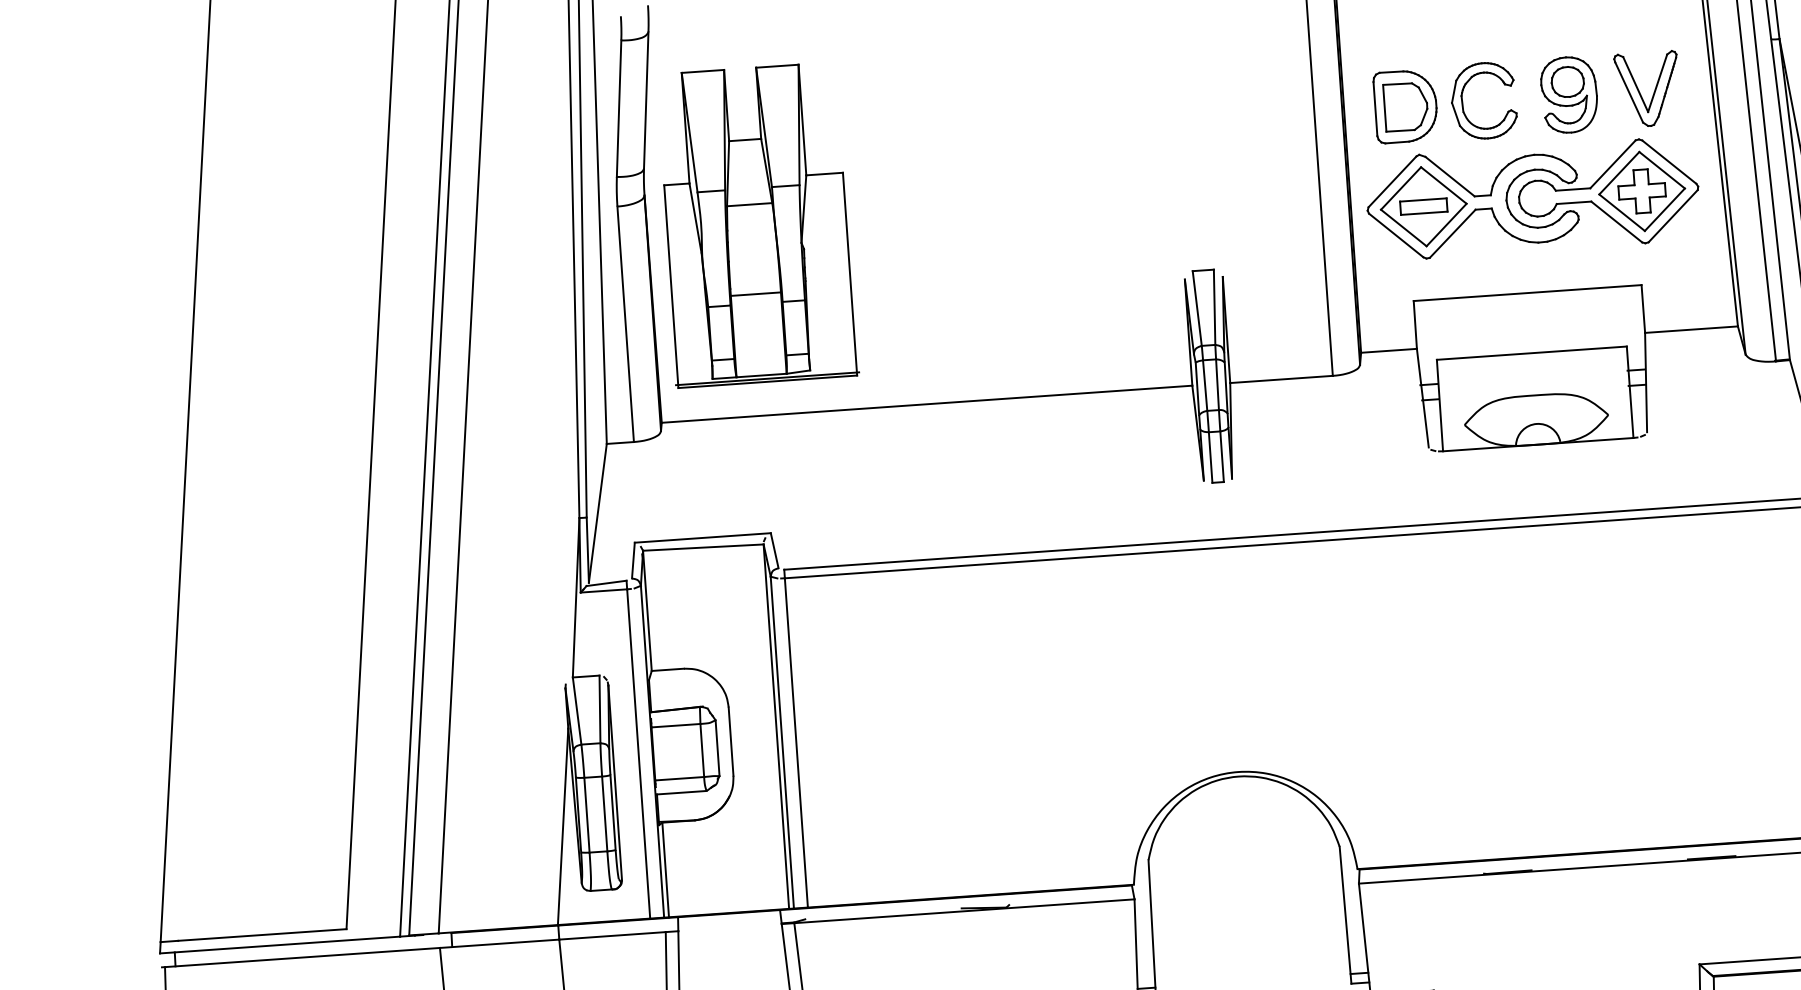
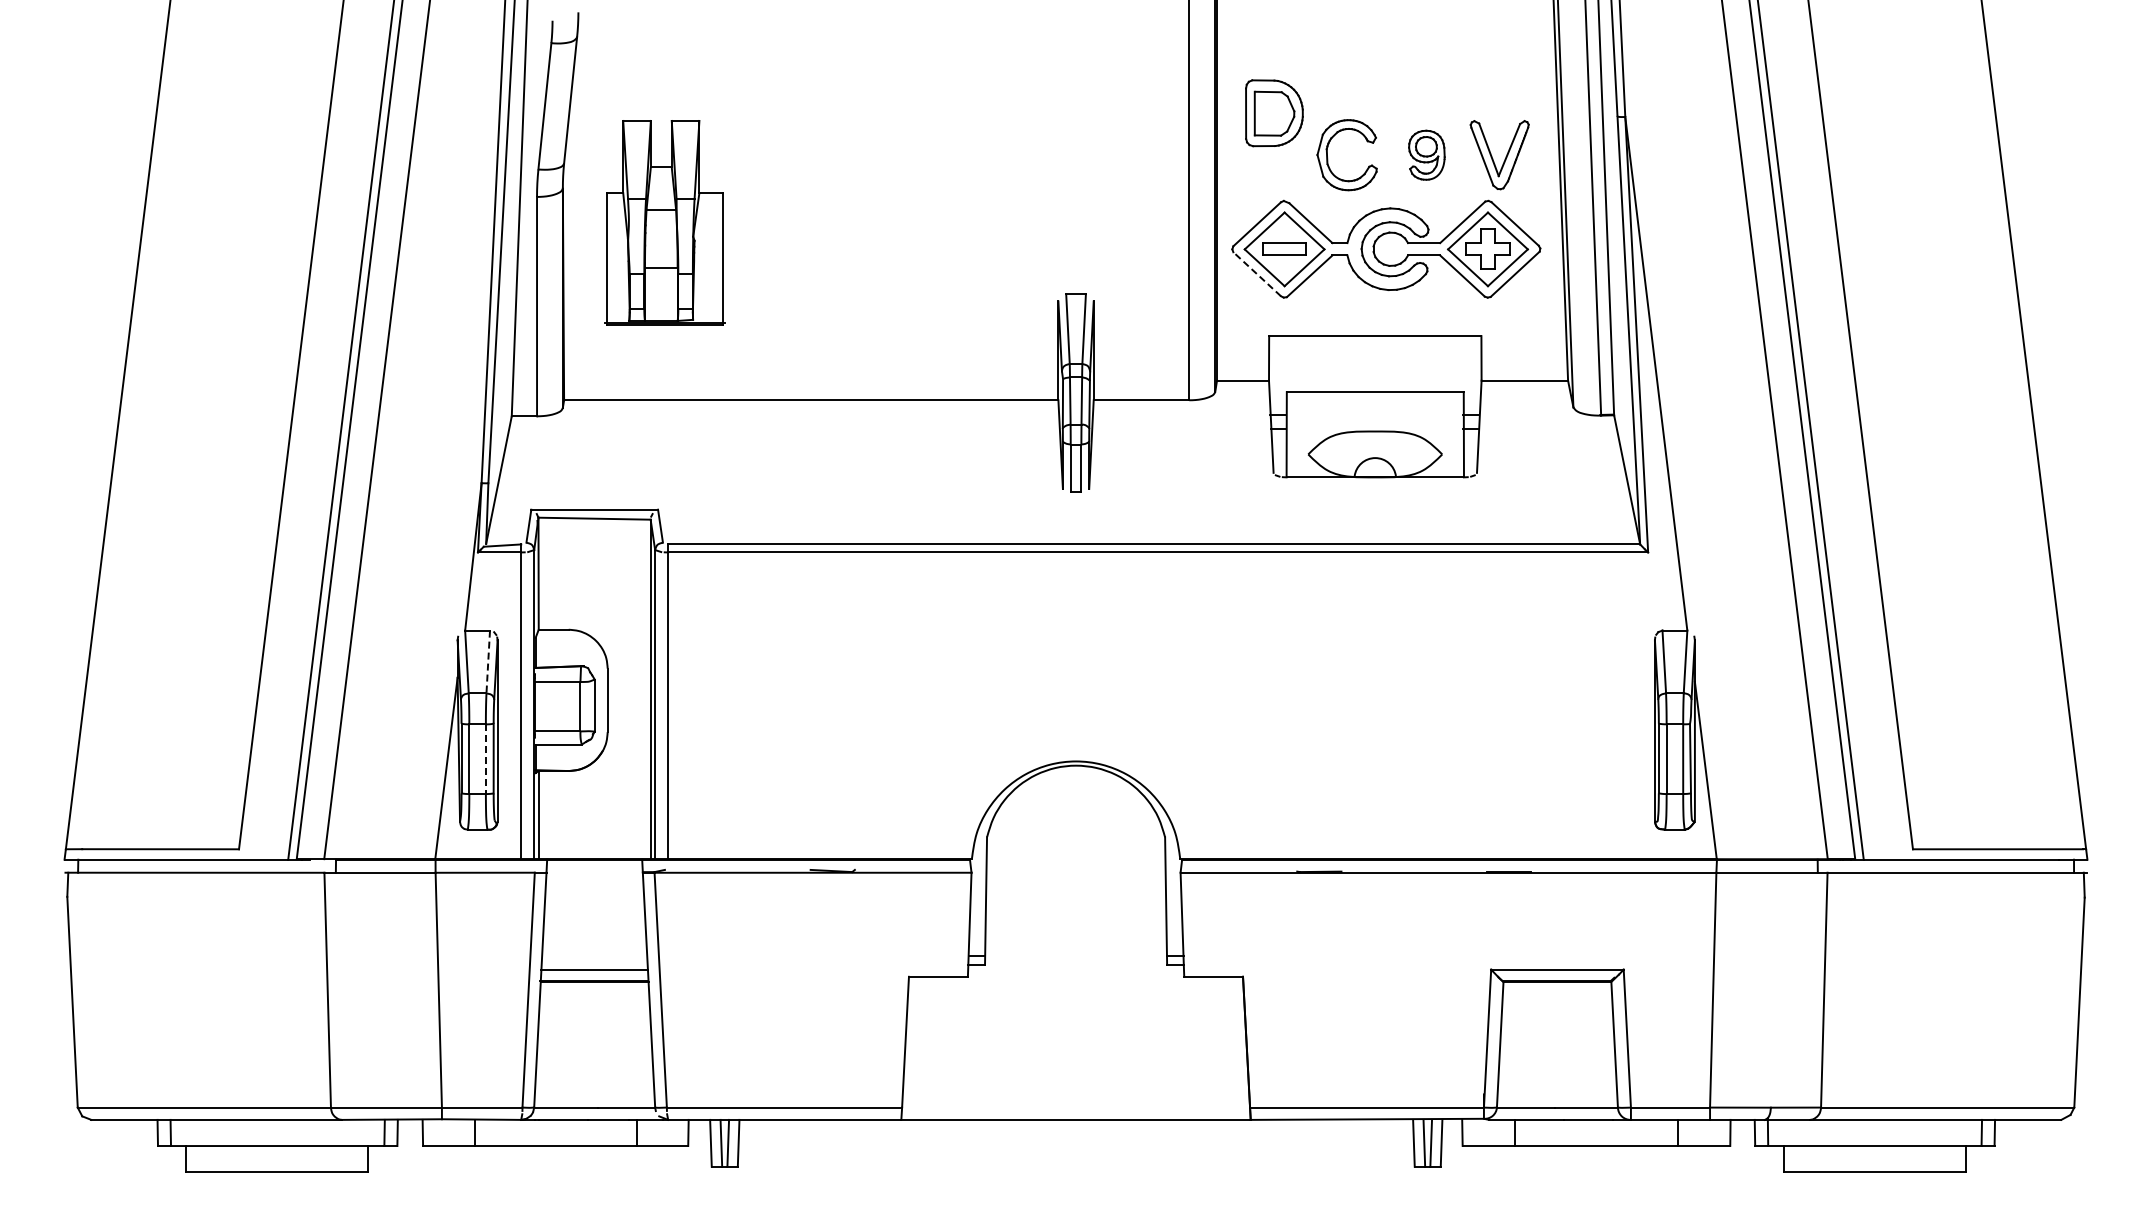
part: (1569, 95) -> (1426, 155), size x0.7
part: (1405, 106) -> (1274, 113), moved
part: (756, 224) -> (664, 222), size x0.7
line: (1395, 234) -> (1256, 273), solid -> dashed
line: (600, 709) -> (488, 662), solid -> dashed
line: (604, 814) -> (485, 759), solid -> dashed

